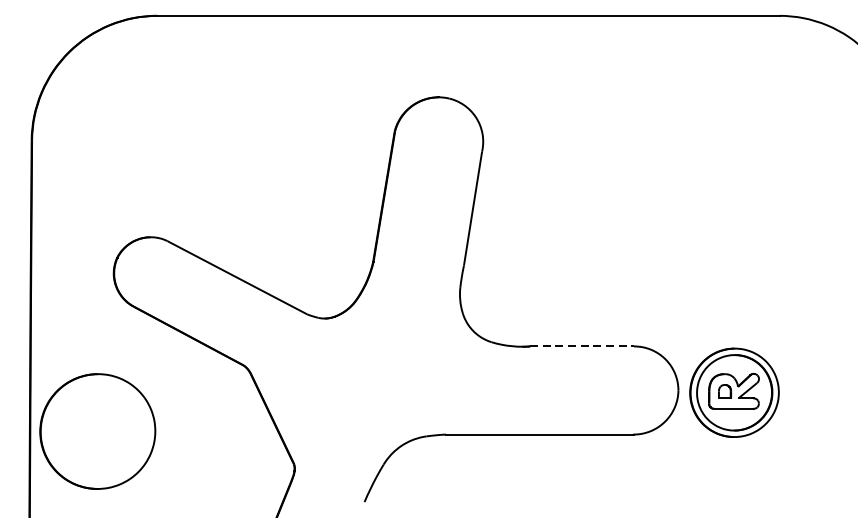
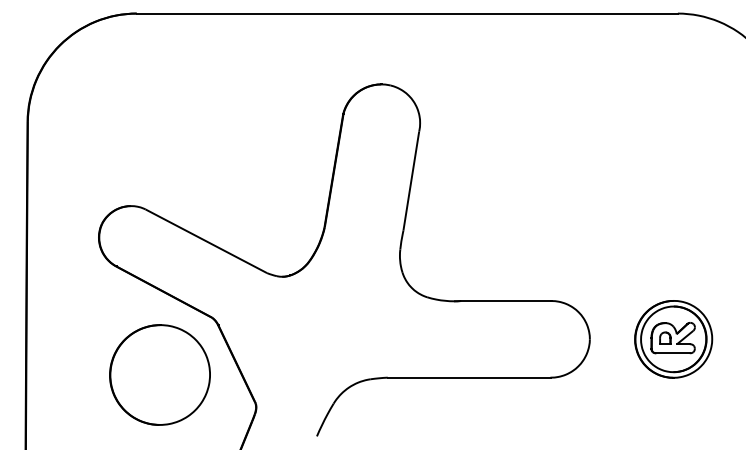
line: (582, 346) -> (506, 301), dashed -> solid
part: (734, 392) -> (673, 339), moved
part: (97, 430) -> (159, 374), moved

